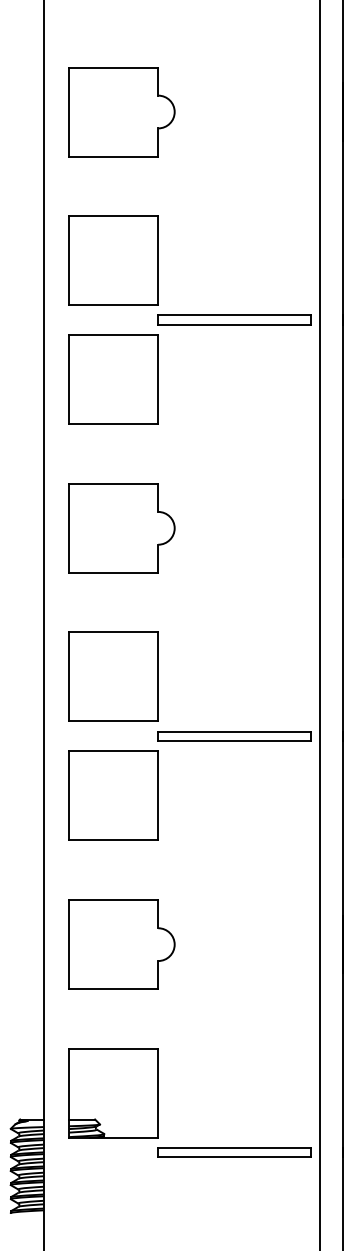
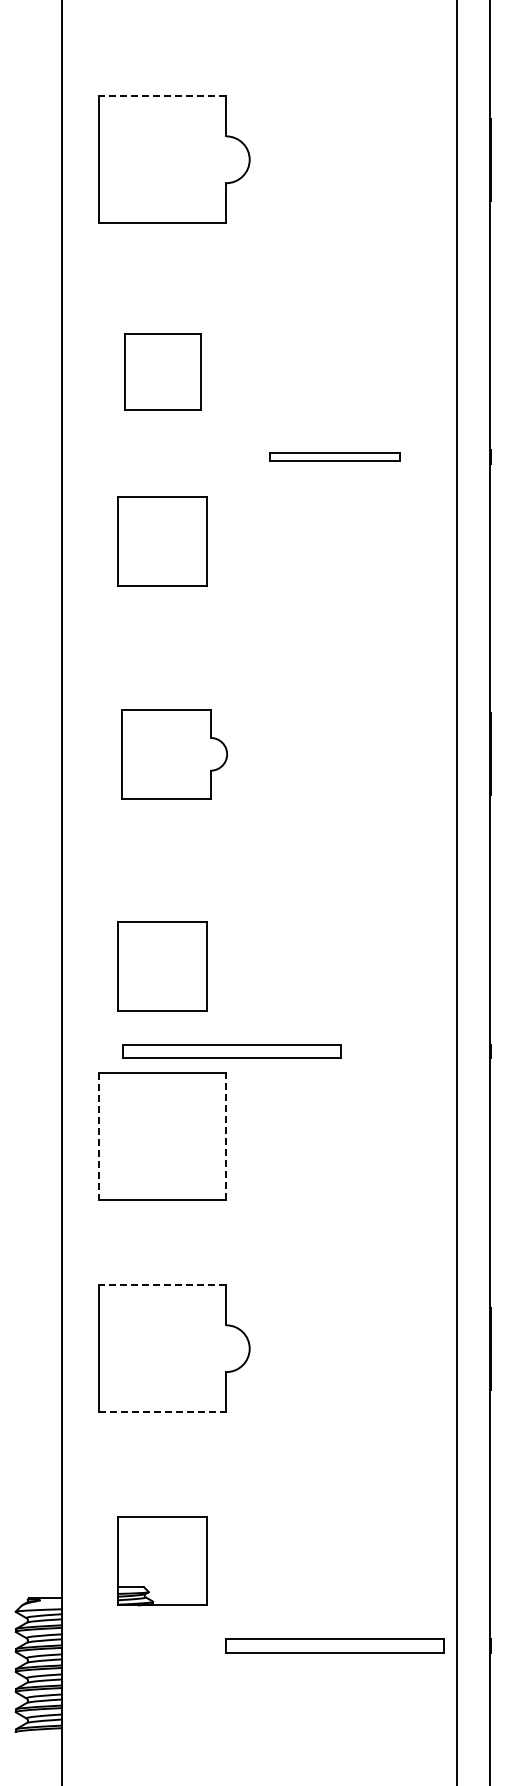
line: (113, 67) -> (162, 96), solid -> dashed
part: (113, 260) -> (162, 372), size x0.6
part: (234, 319) -> (334, 456), size x0.6
part: (113, 379) -> (162, 541), size x0.7
part: (122, 528) -> (174, 754), size x0.7
part: (113, 676) -> (162, 966), size x0.7
part: (234, 736) -> (231, 1051), moved
line: (69, 796) -> (99, 1136), solid -> dashed
line: (158, 796) -> (226, 1136), solid -> dashed
line: (113, 900) -> (162, 1285), solid -> dashed
line: (113, 989) -> (162, 1412), solid -> dashed
part: (113, 1092) -> (162, 1560), size x0.7

